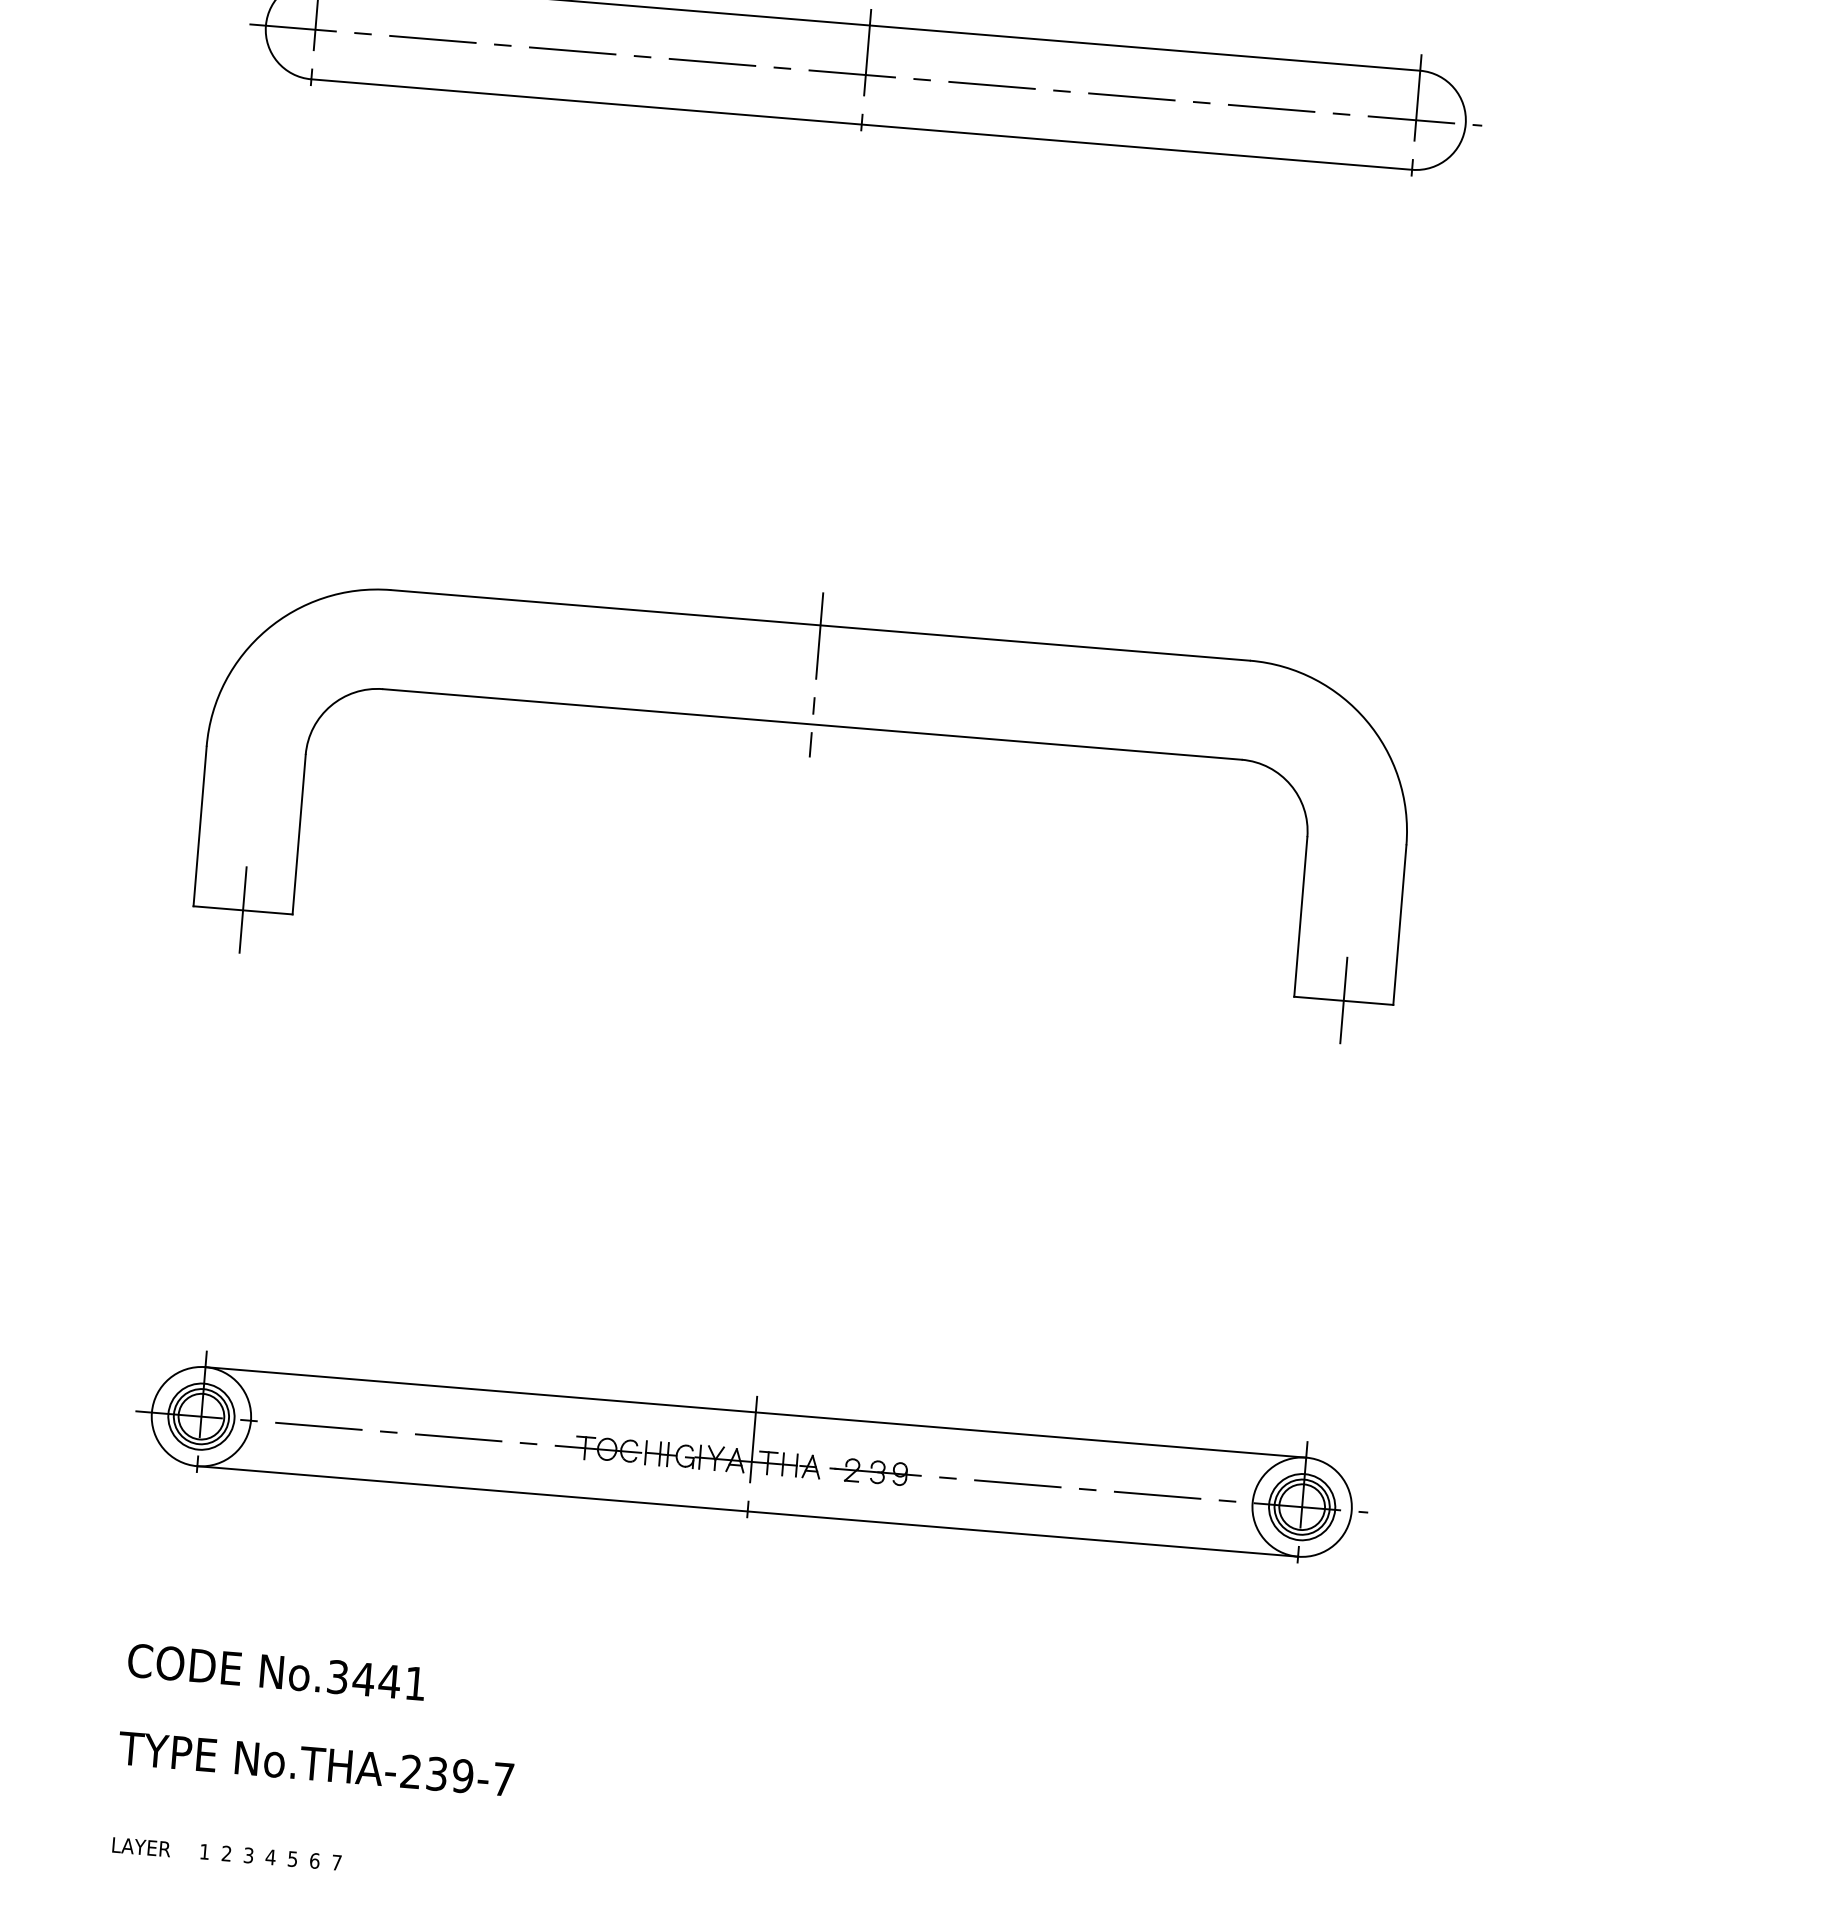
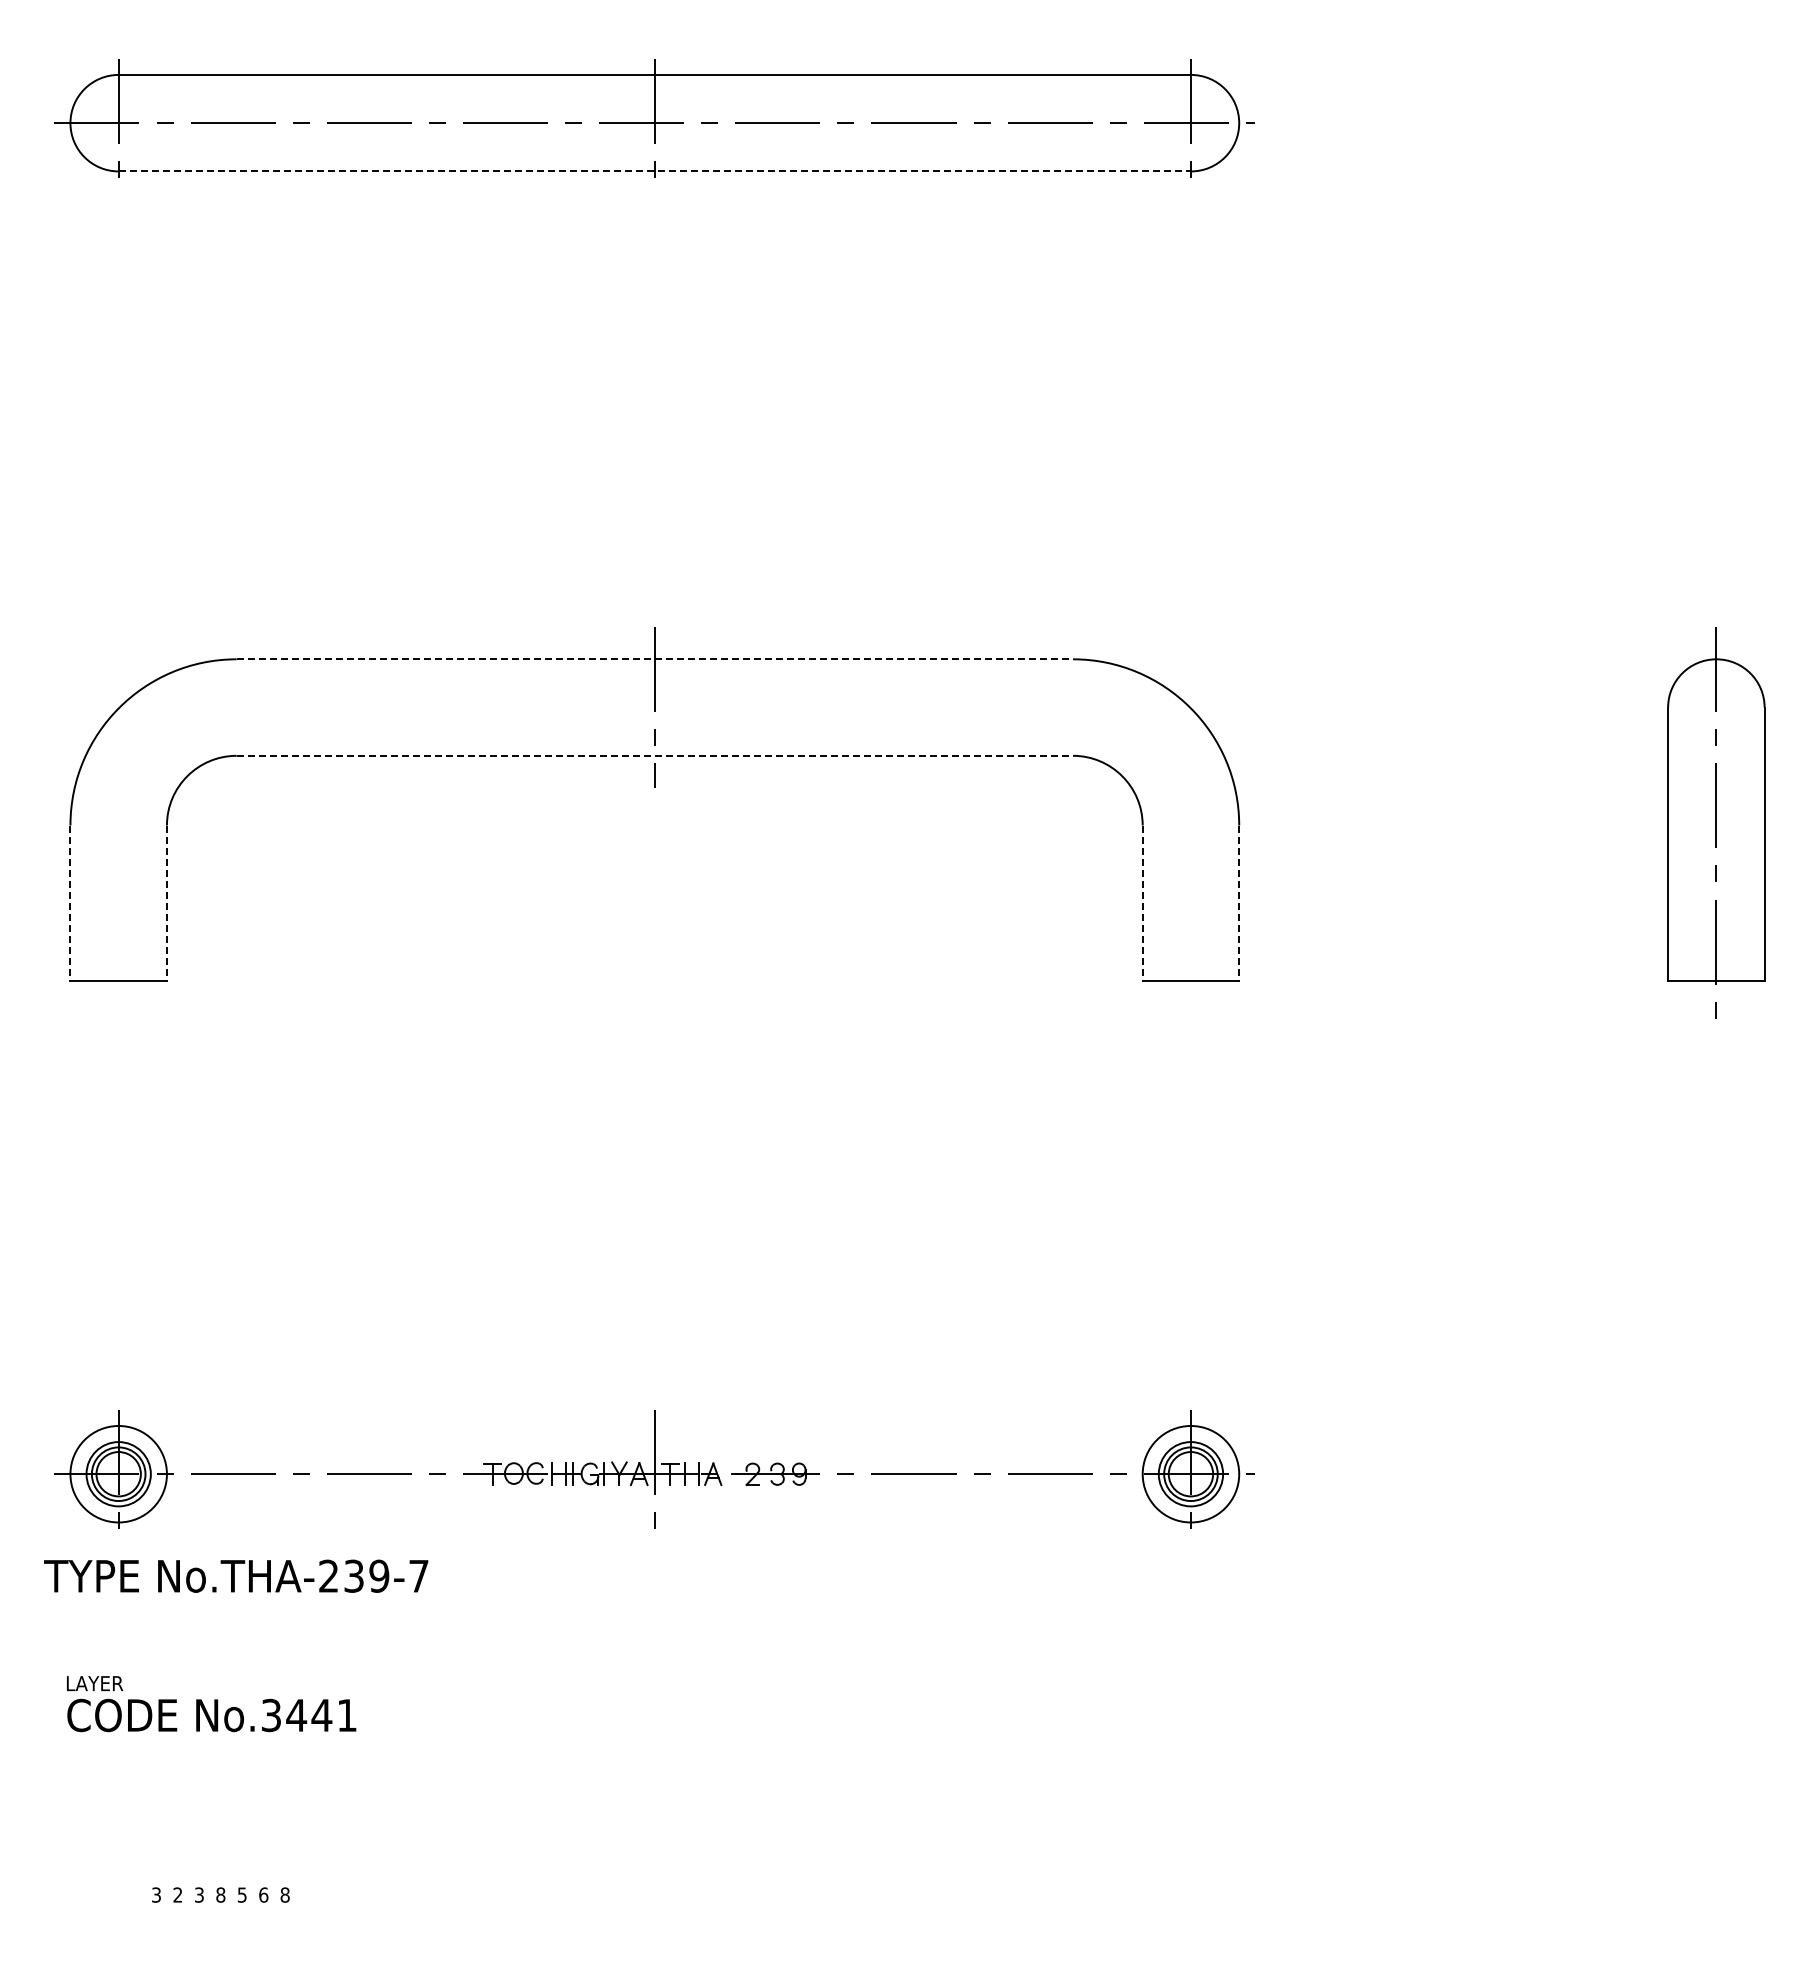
line: (862, 124) -> (655, 171), solid -> dashed
line: (821, 625) -> (655, 659), solid -> dashed
line: (813, 724) -> (655, 755), solid -> dashed
line: (200, 826) -> (70, 903), solid -> dashed
line: (298, 834) -> (166, 903), solid -> dashed
line: (242, 909) -> (118, 980), removed
line: (1300, 917) -> (1142, 903), solid -> dashed
line: (1400, 925) -> (1239, 903), solid -> dashed
line: (1343, 1000) -> (1190, 980), removed
line: (755, 1411) -> (654, 1425), removed
line: (747, 1511) -> (654, 1522), removed
text: (316, 1763) -> (236, 1575), moved
text: (142, 1847) -> (95, 1683), moved
text: (204, 1851) -> (156, 1894), 1 -> 3
text: (270, 1856) -> (220, 1894), 4 -> 8
text: (336, 1862) -> (284, 1894), 7 -> 8

